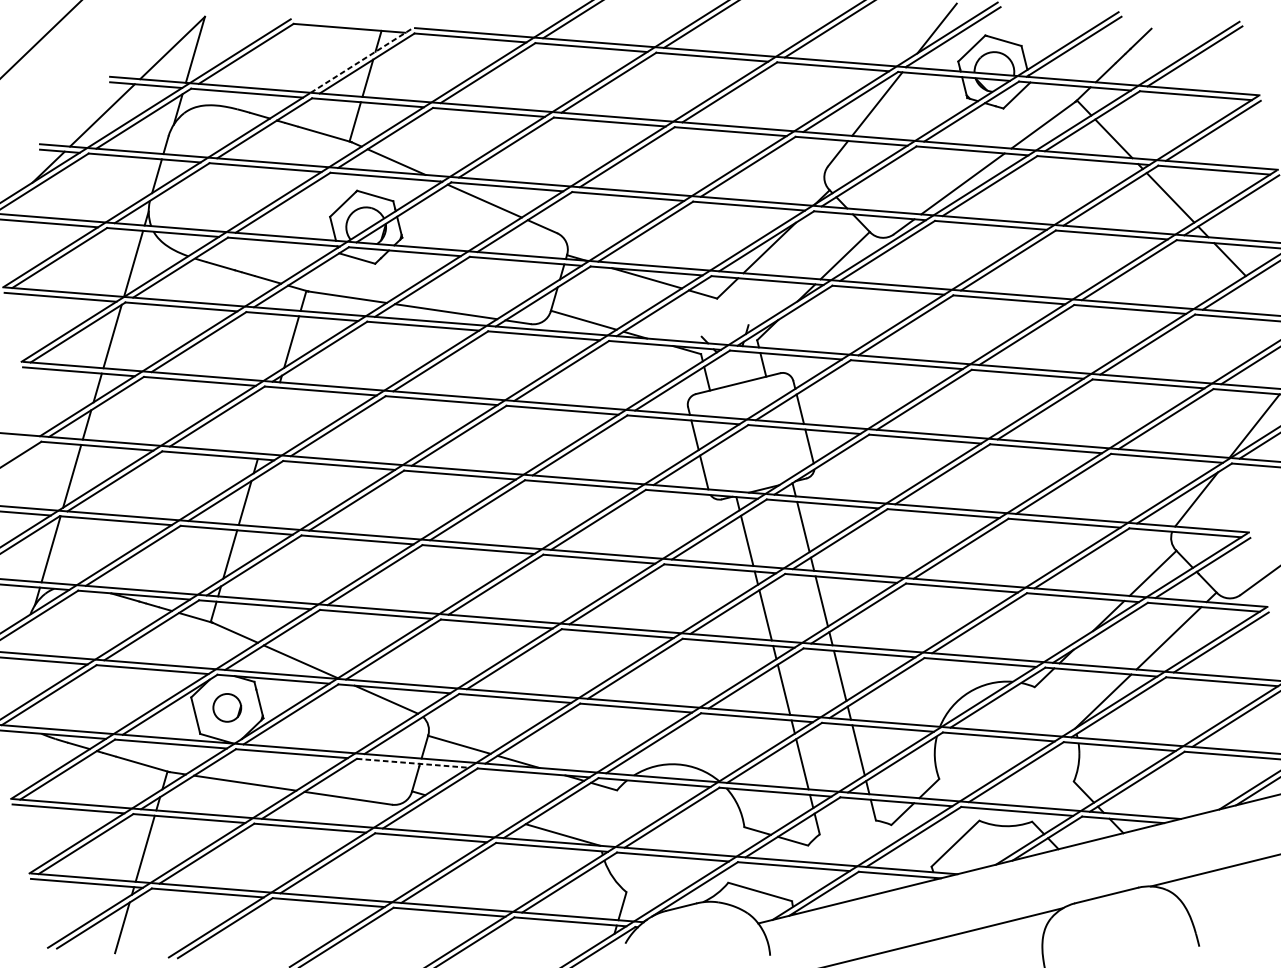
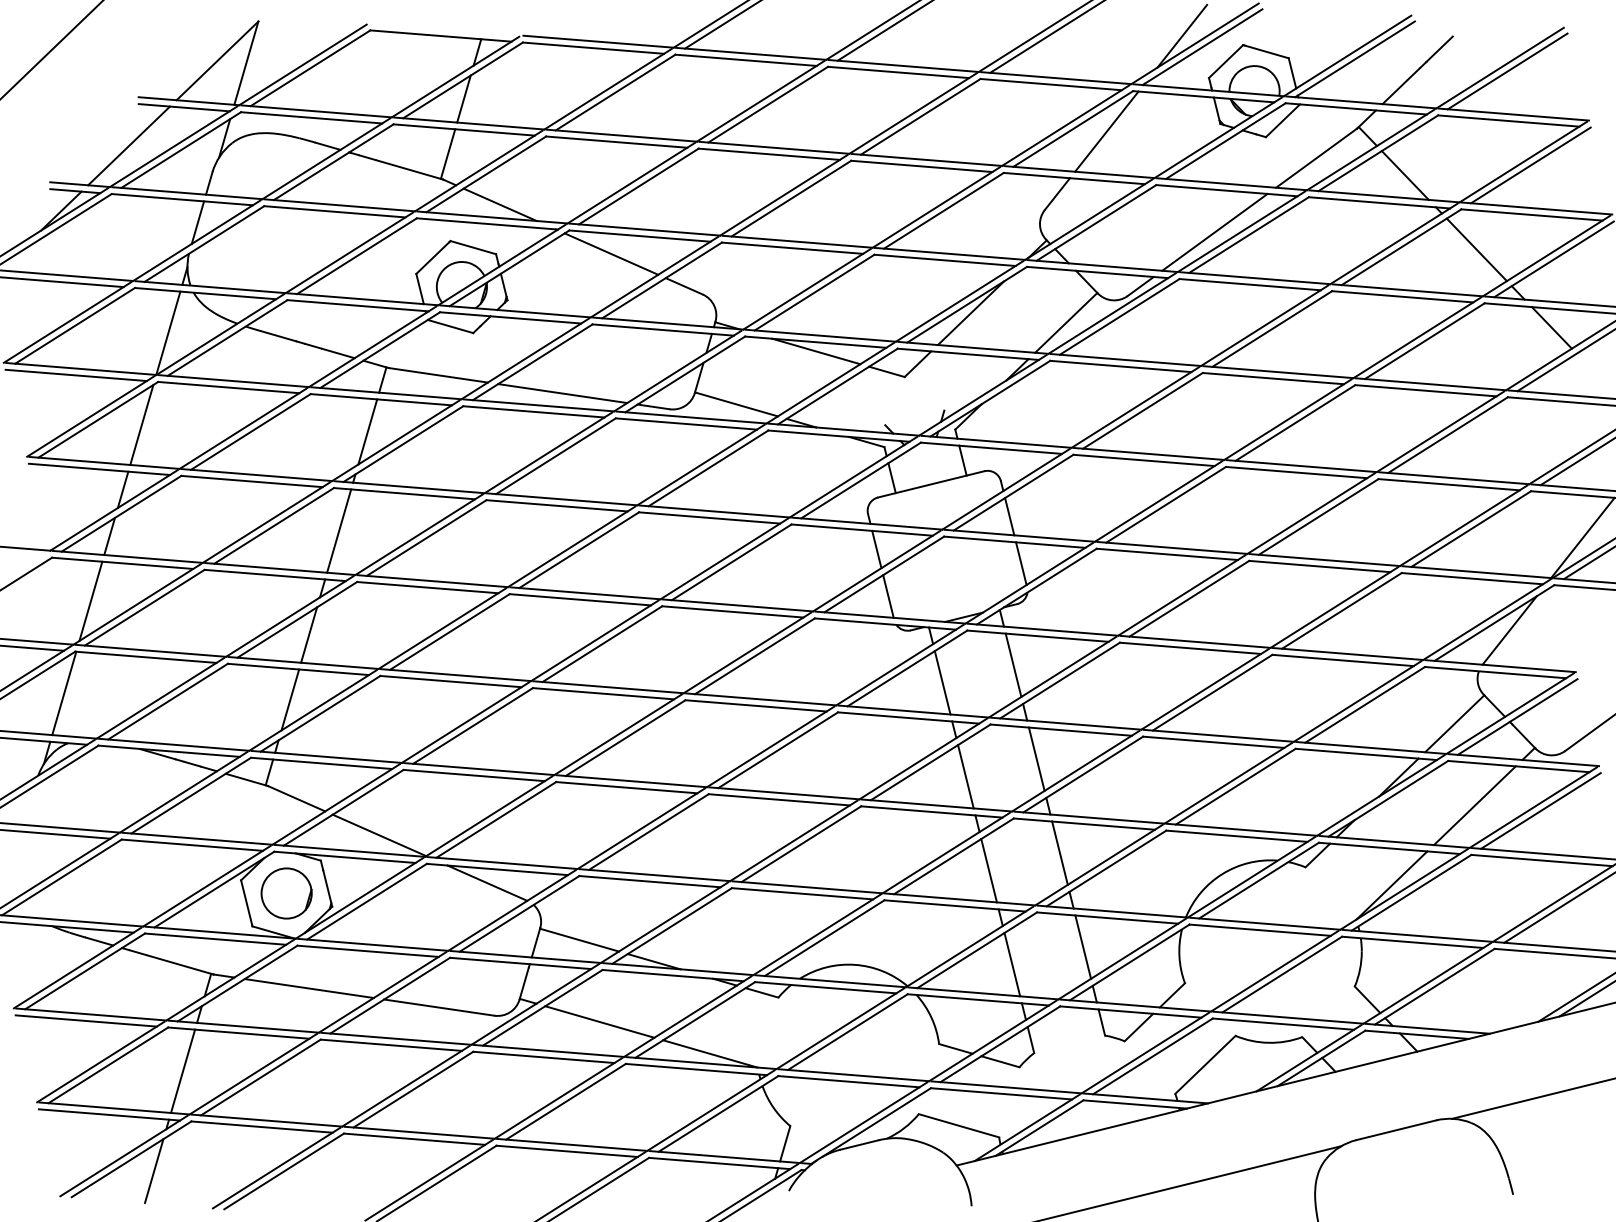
line: (361, 60) -> (455, 76), dashed -> solid
line: (269, 420) -> (339, 530), added
part: (227, 707) -> (286, 893), size x1.43
line: (412, 763) -> (520, 963), dashed -> solid
line: (475, 809) -> (599, 1021), added

